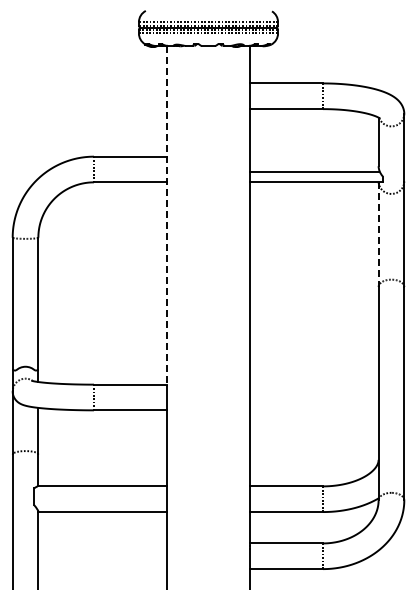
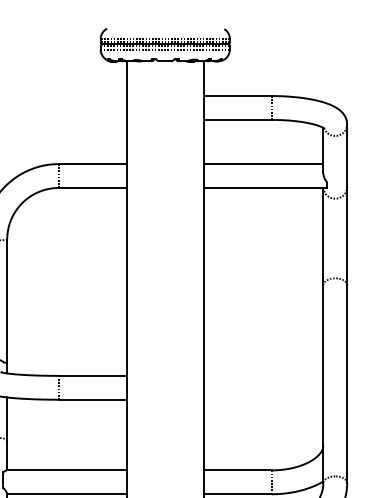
line: (314, 171) -> (263, 163), moved
line: (166, 215) -> (126, 218), dashed -> solid
line: (378, 235) -> (323, 237), dashed -> solid

